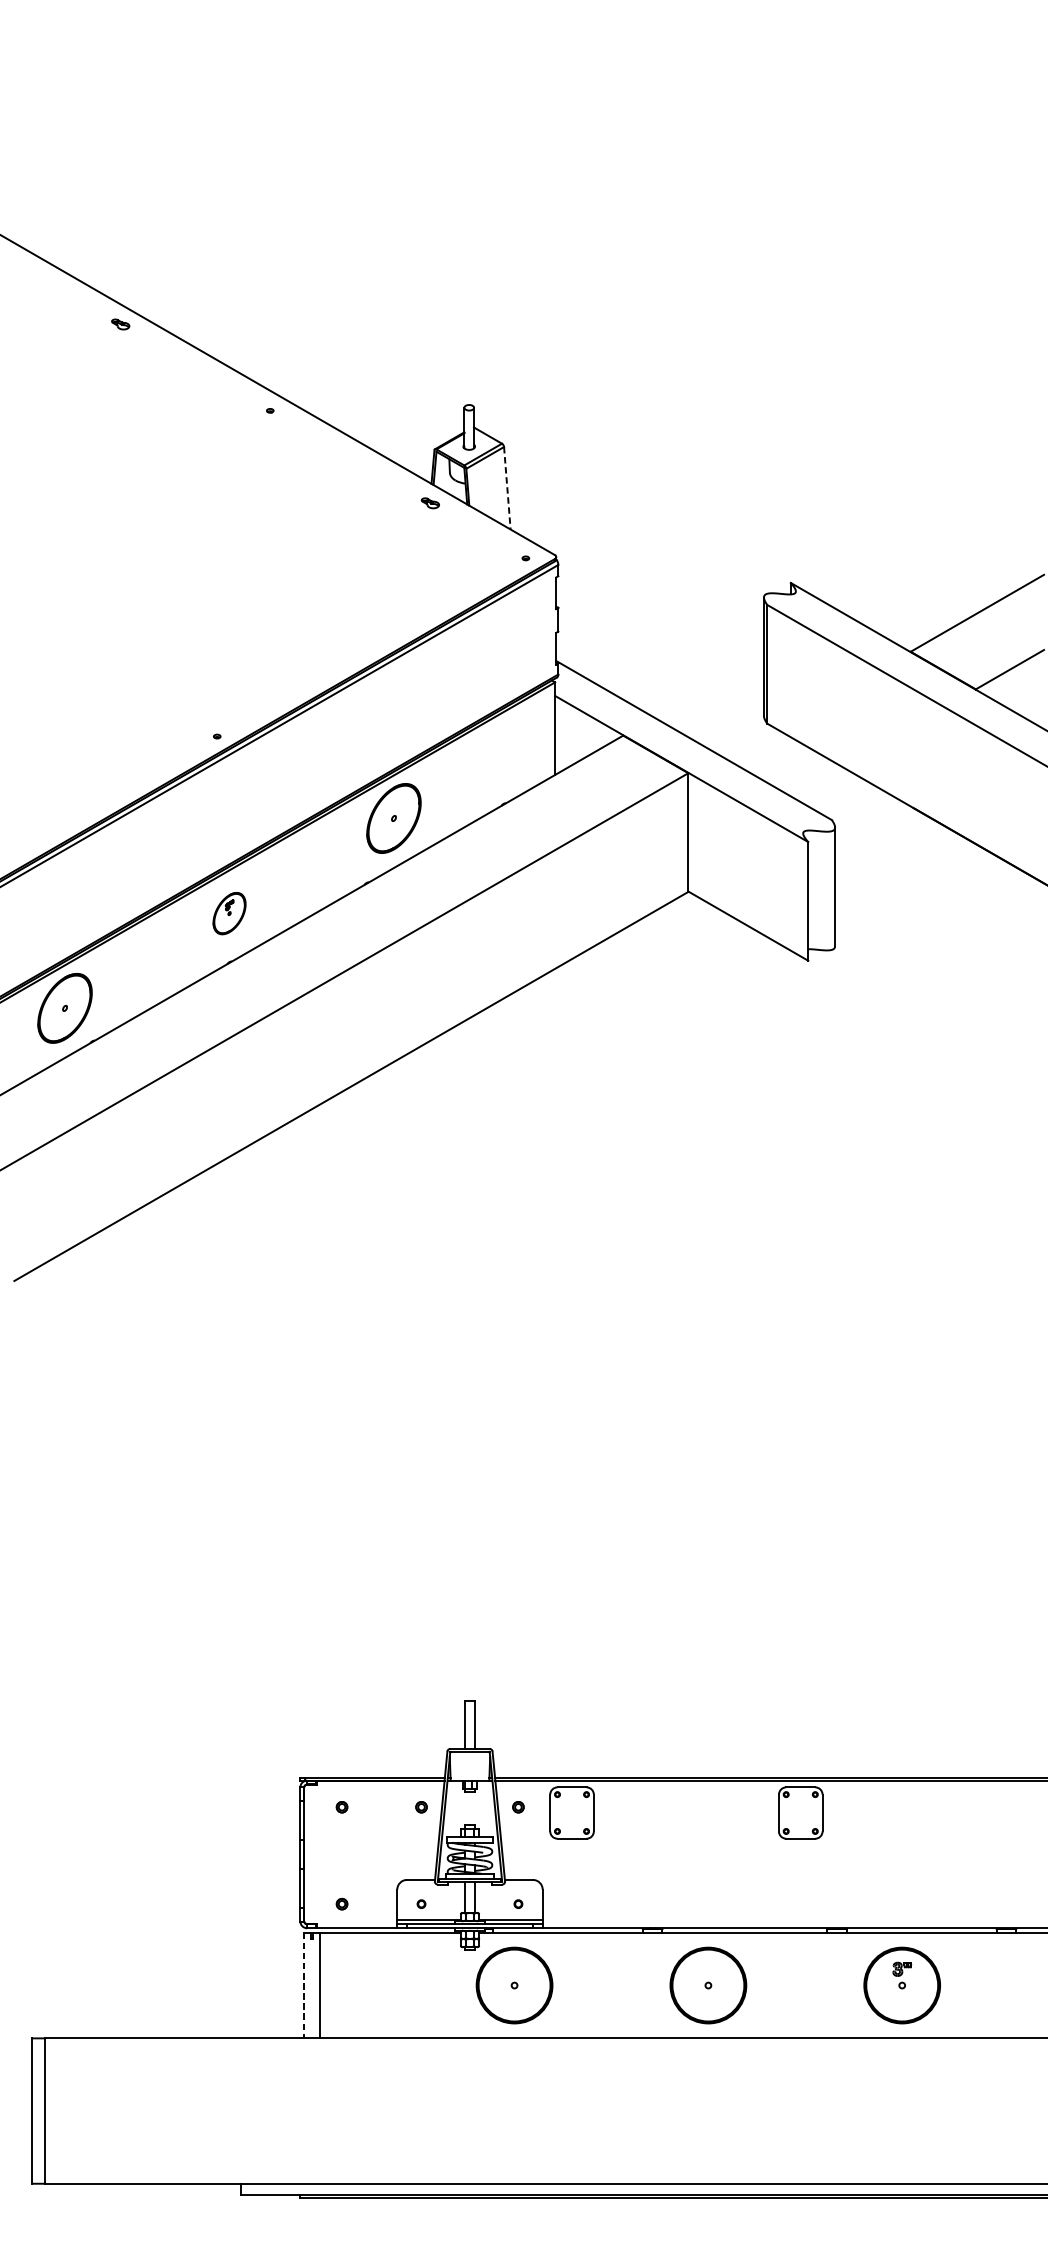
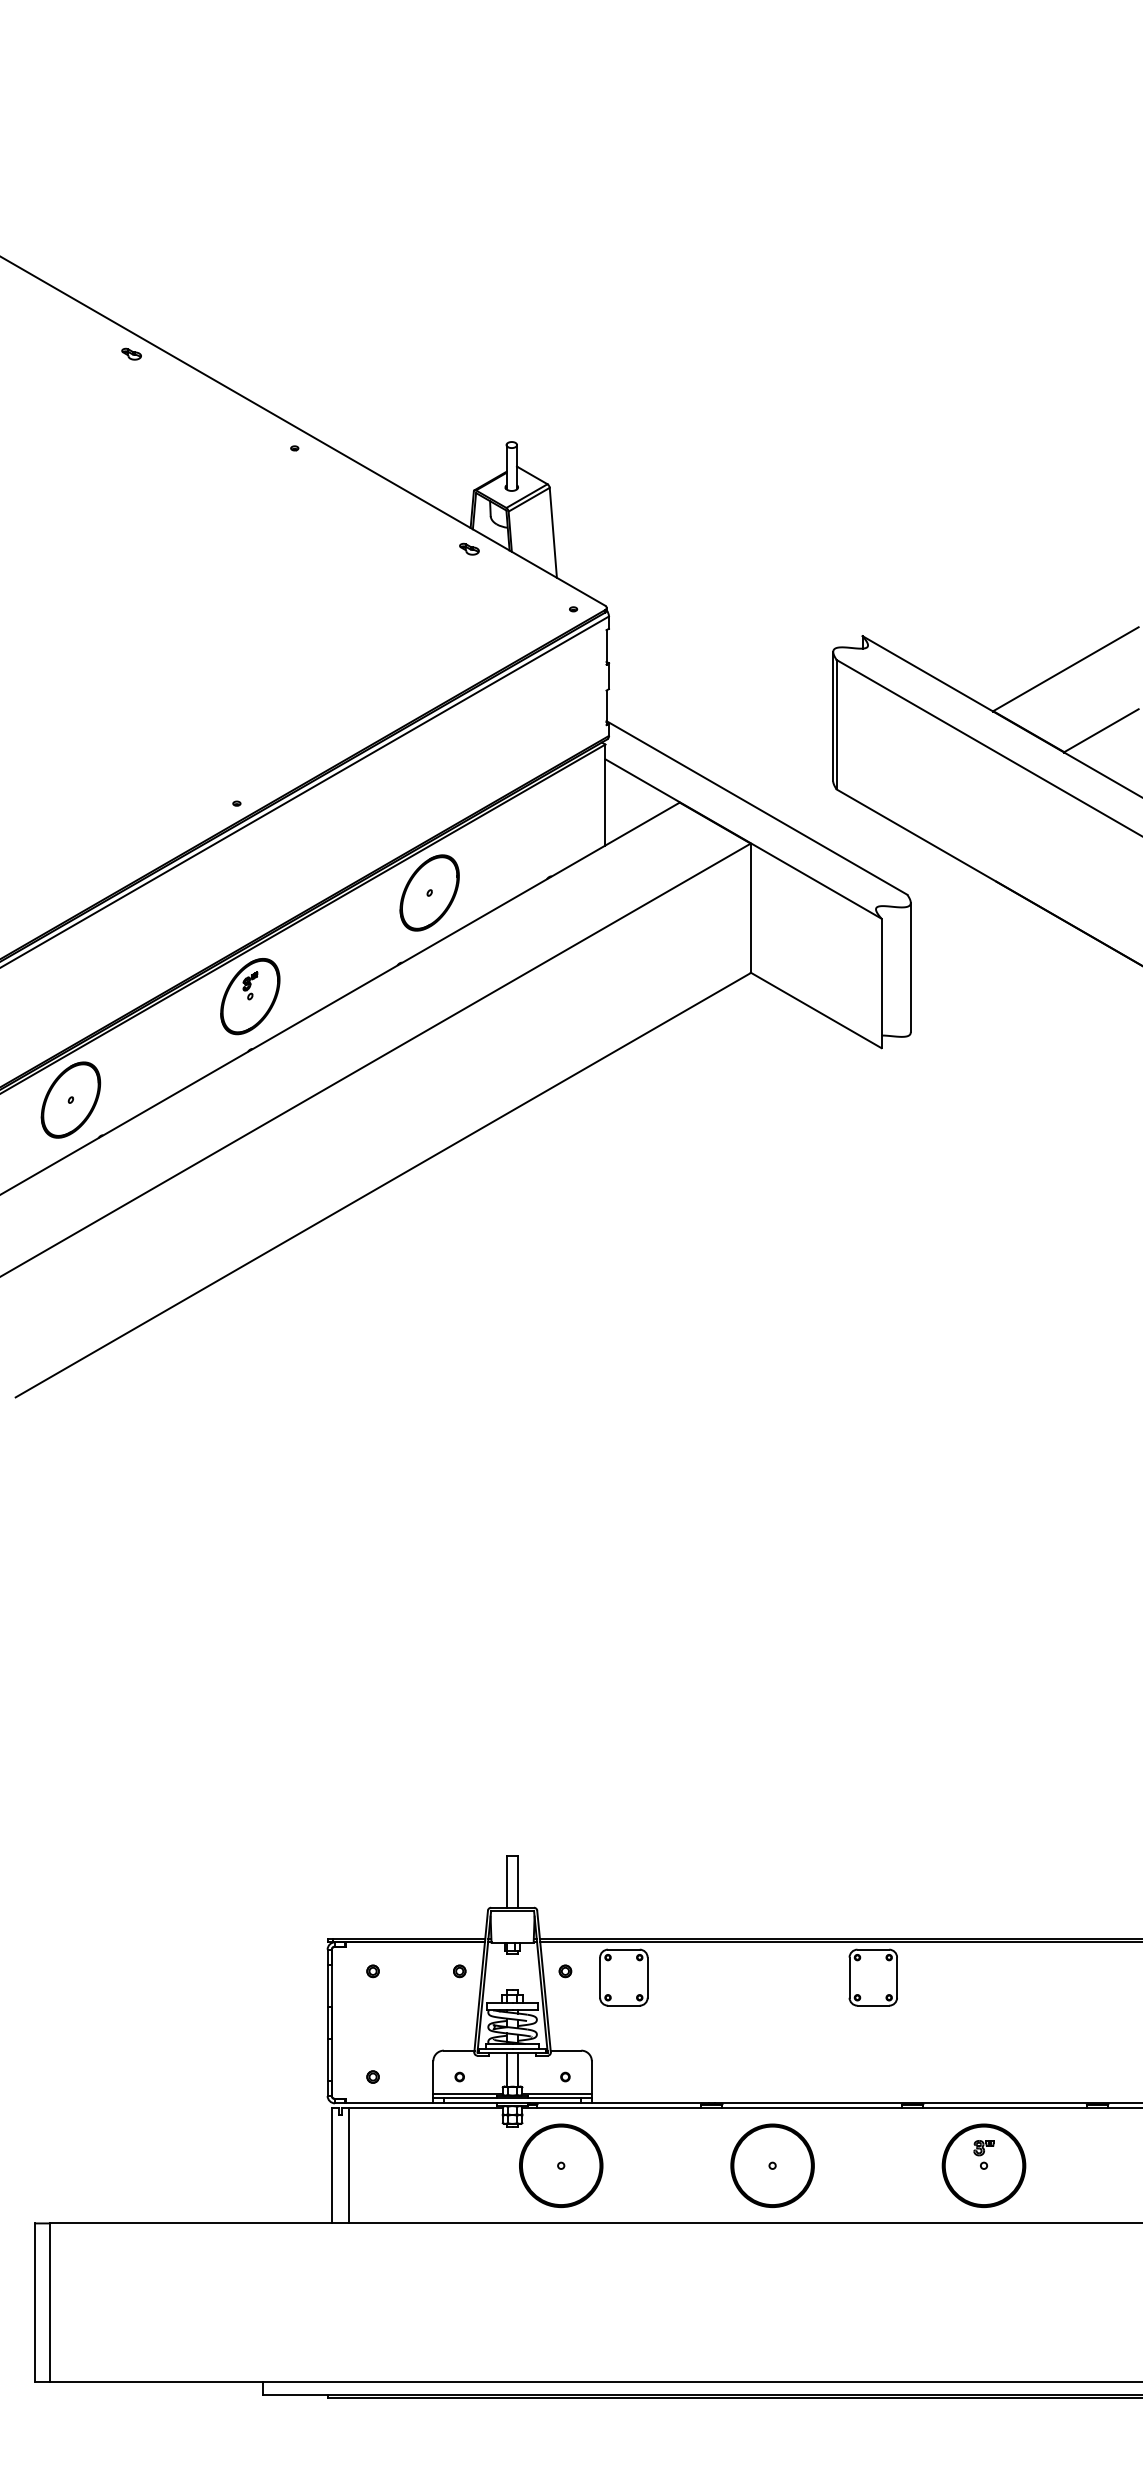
line: (507, 488) -> (553, 533), dashed -> solid
part: (229, 913) -> (250, 996), size x1.67
line: (303, 1985) -> (331, 2165), dashed -> solid

